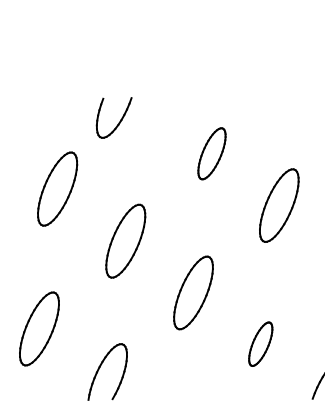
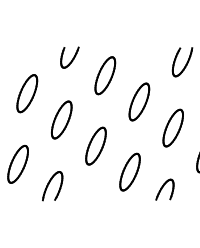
part: (113, 117) -> (69, 57), moved
part: (212, 153) -> (105, 75), size x1.43
part: (259, 343) -> (129, 171), size x1.67

